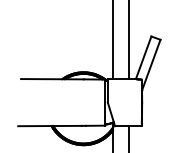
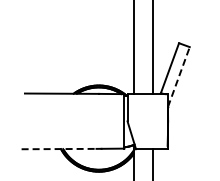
line: (150, 65) -> (178, 77), solid -> dashed
line: (50, 126) -> (59, 149), solid -> dashed

